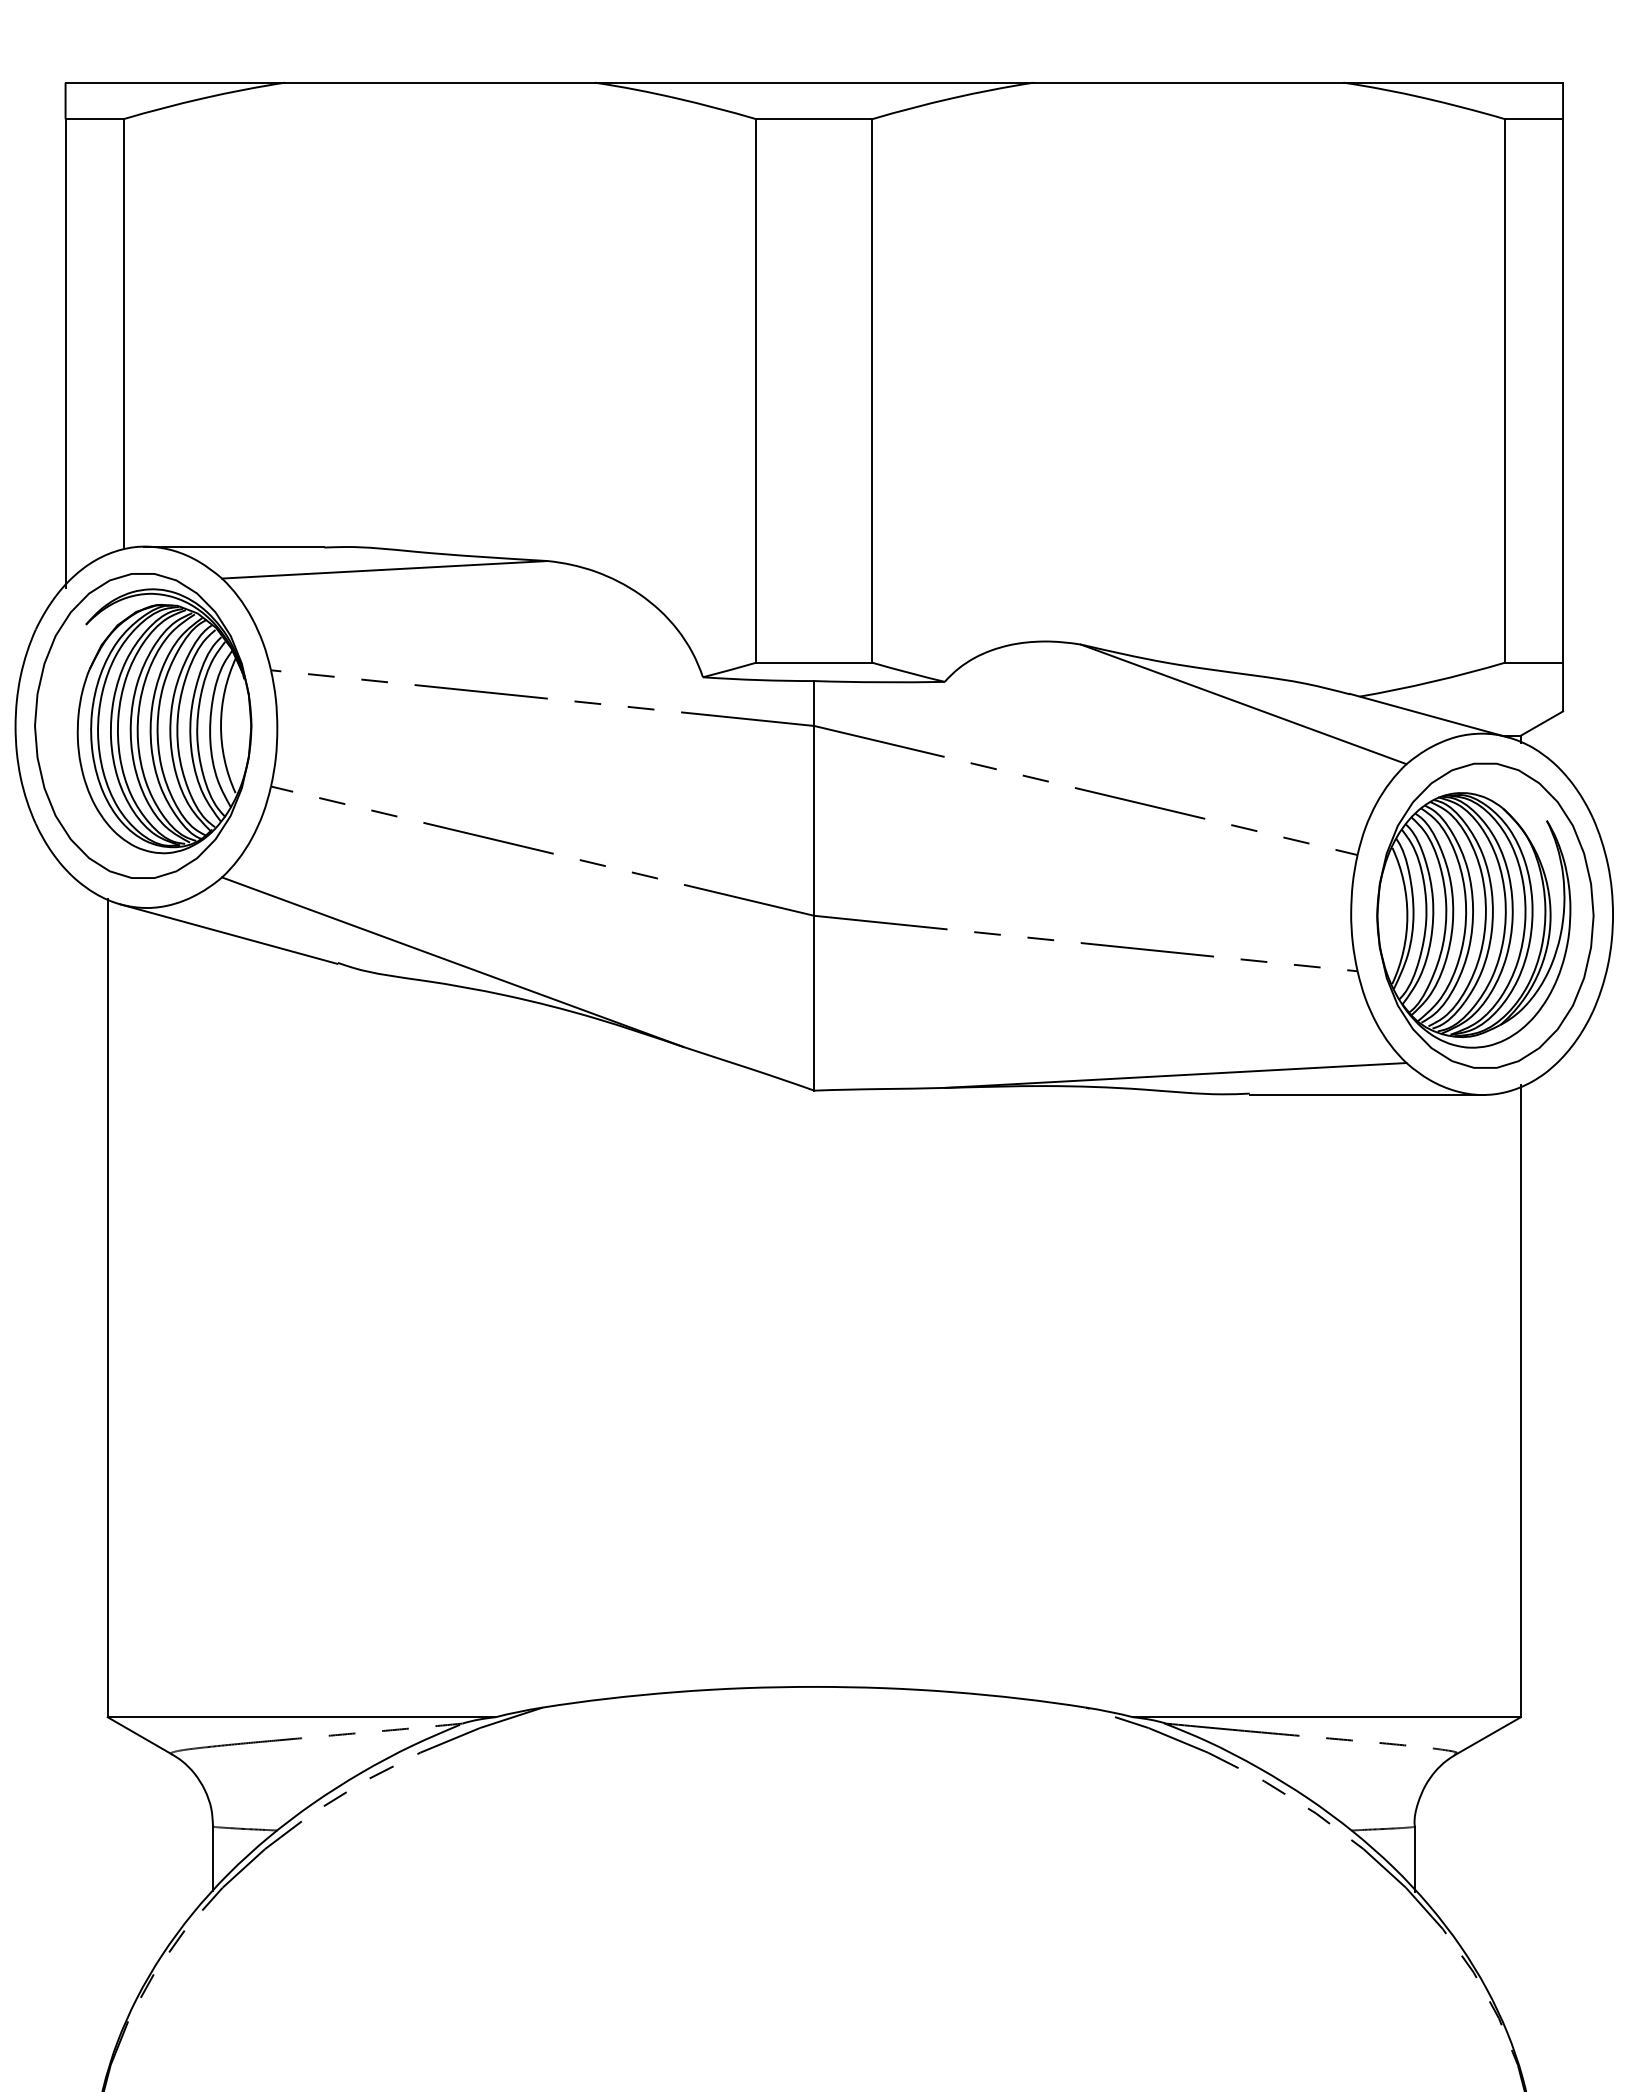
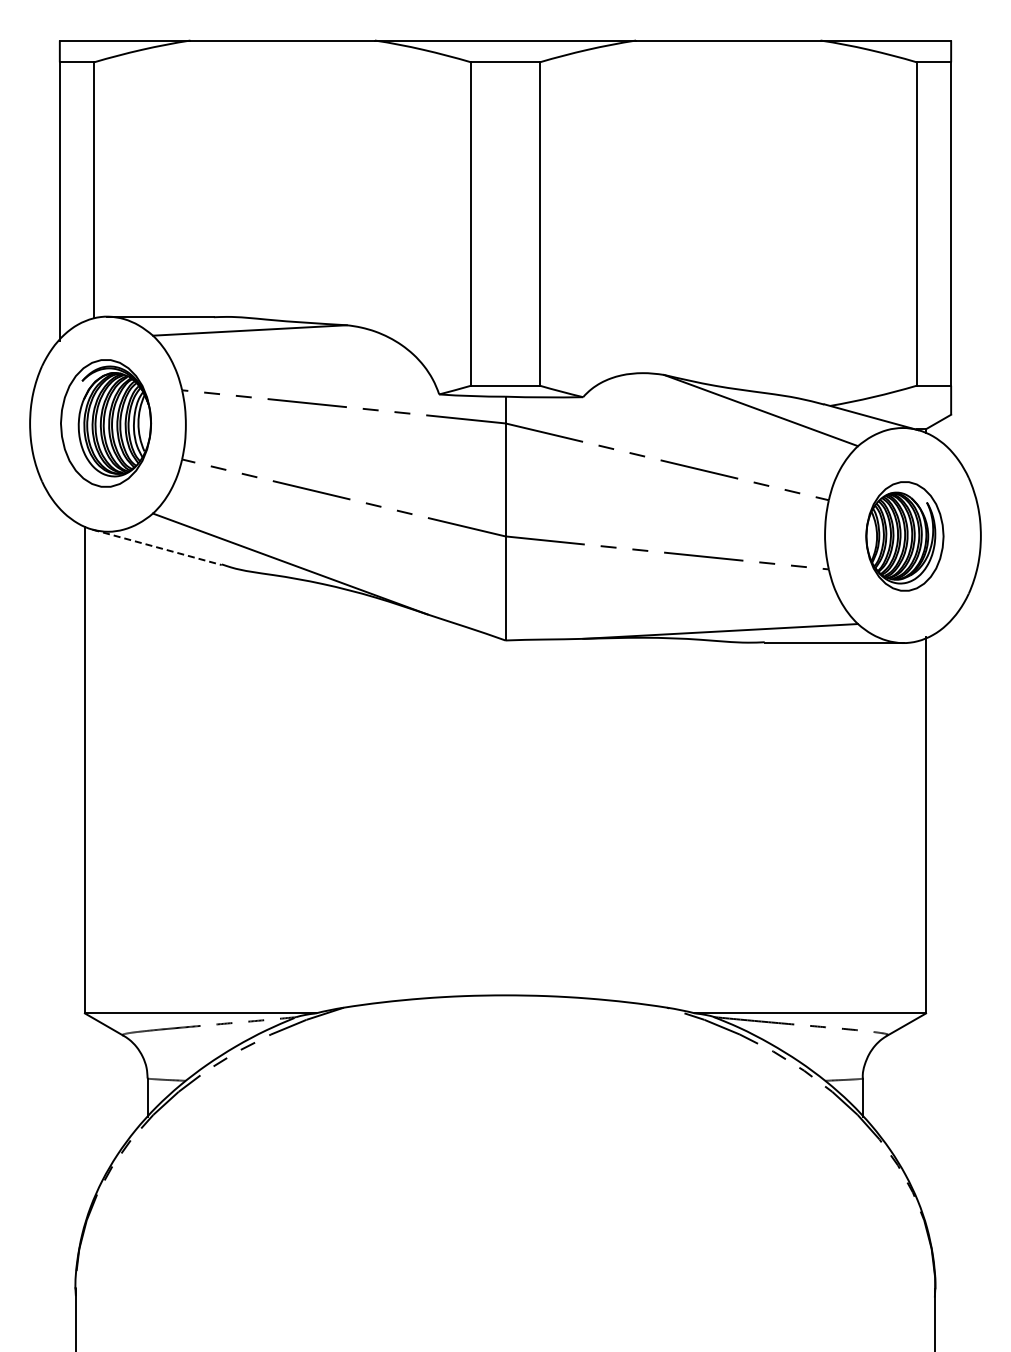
part: (142, 726) -> (105, 423), size x0.7
part: (1484, 915) -> (904, 536), size x0.6
line: (229, 934) -> (157, 547), solid -> dashed

